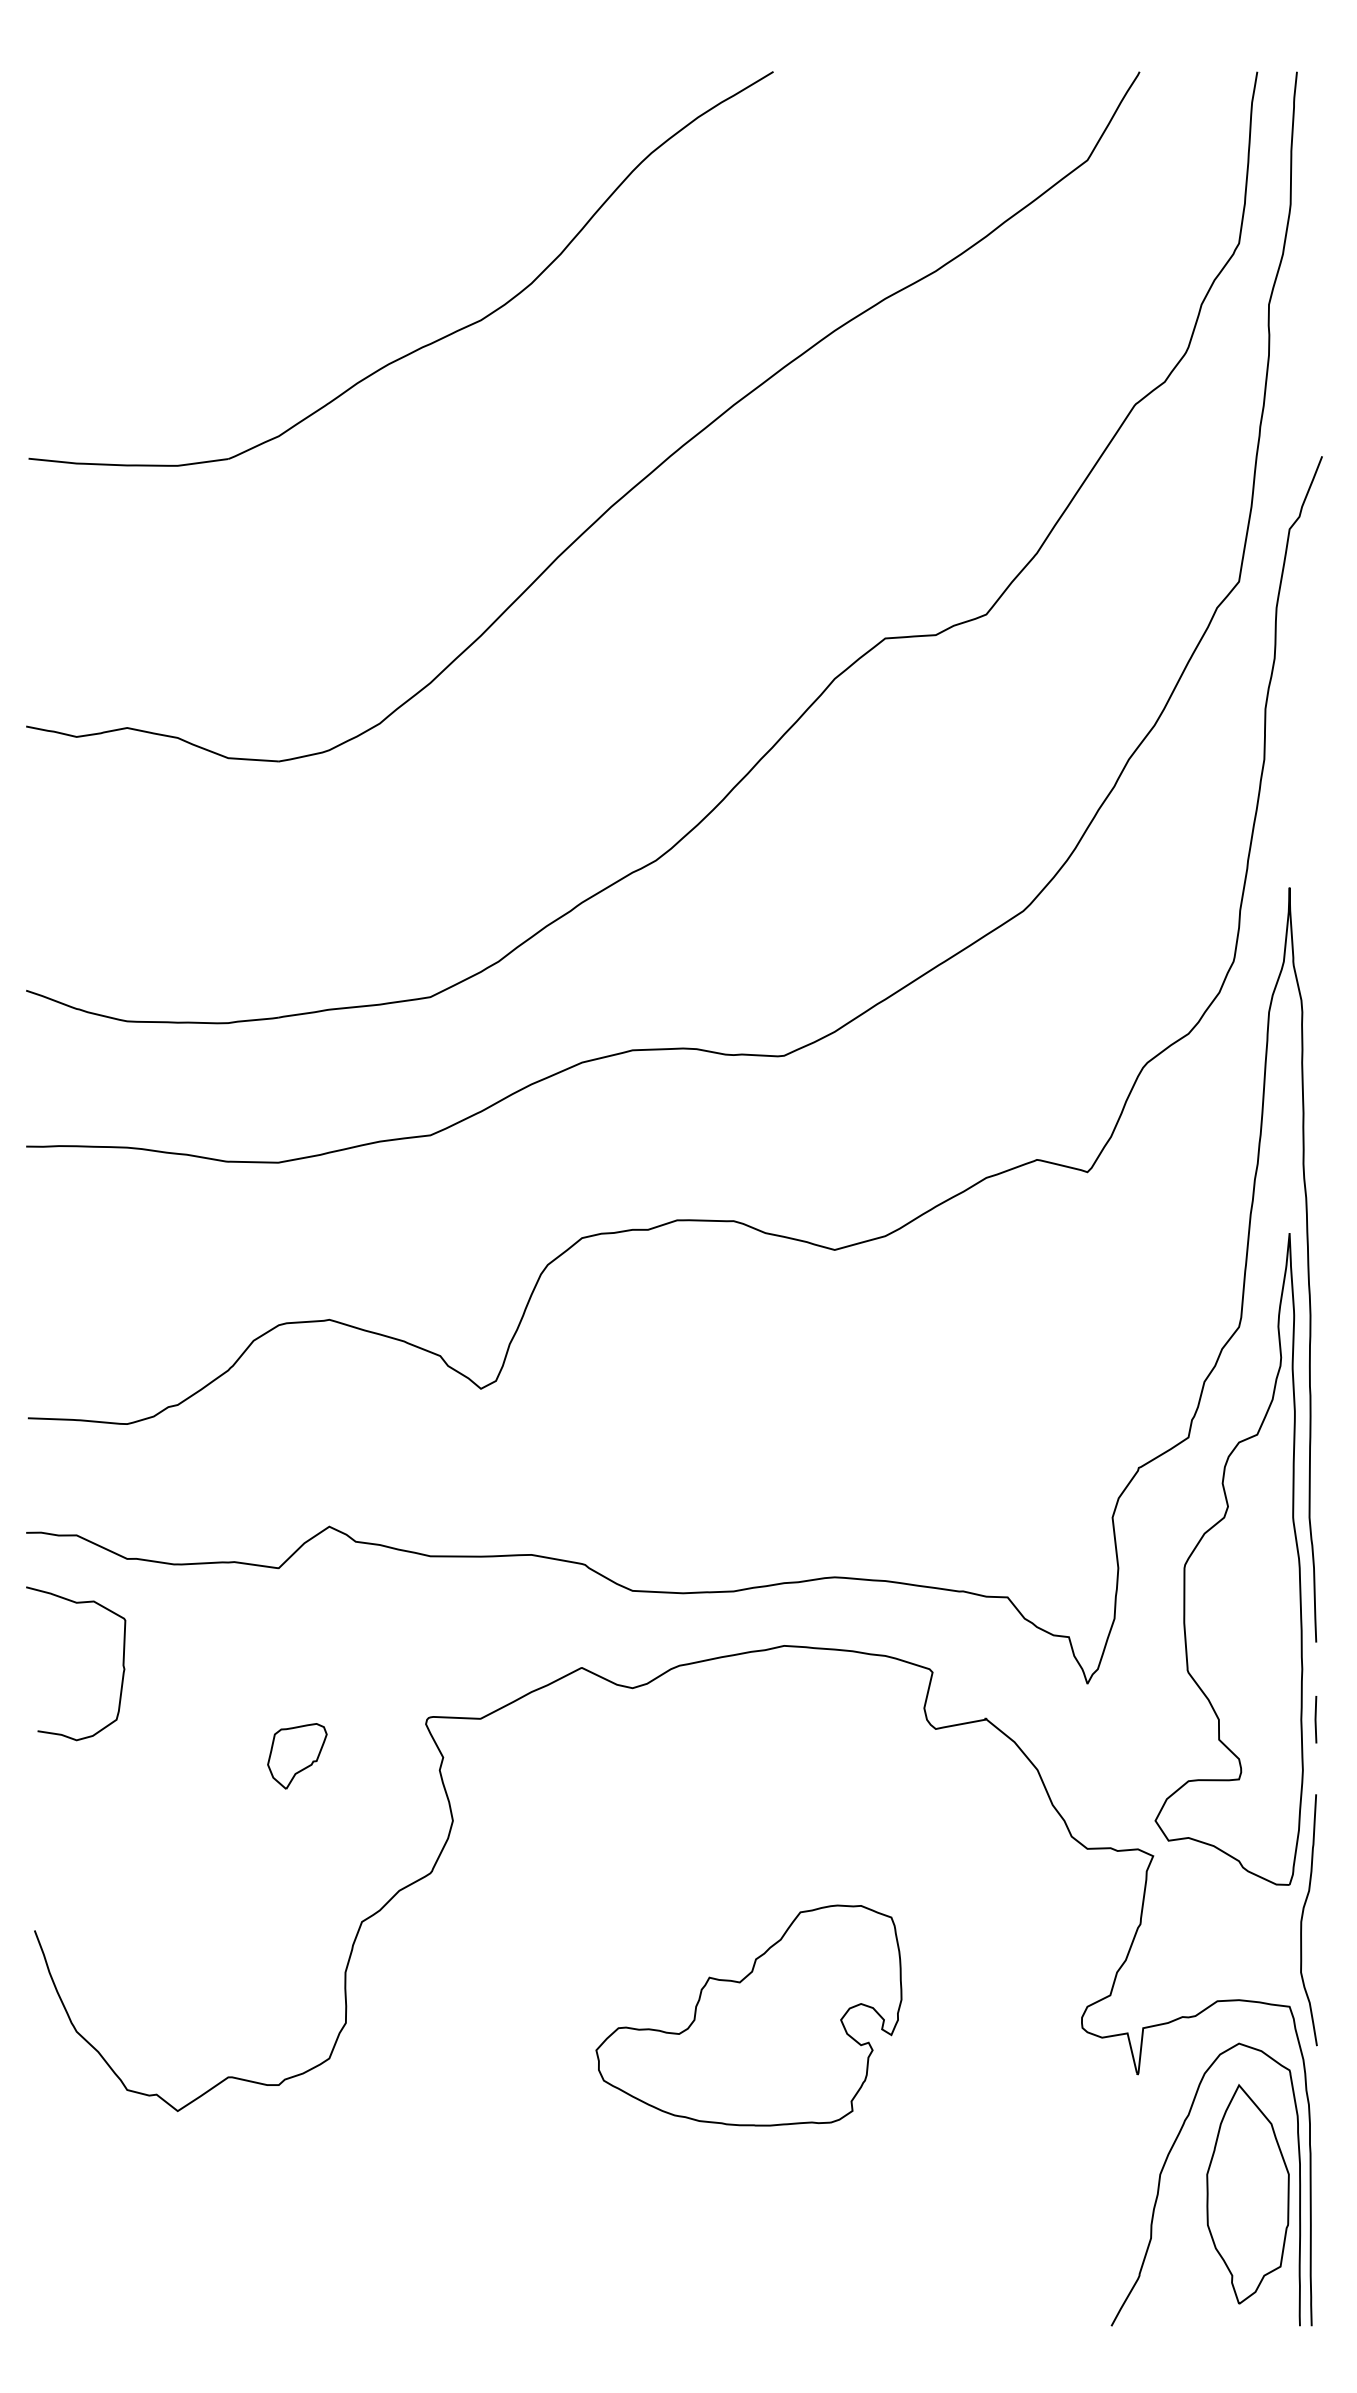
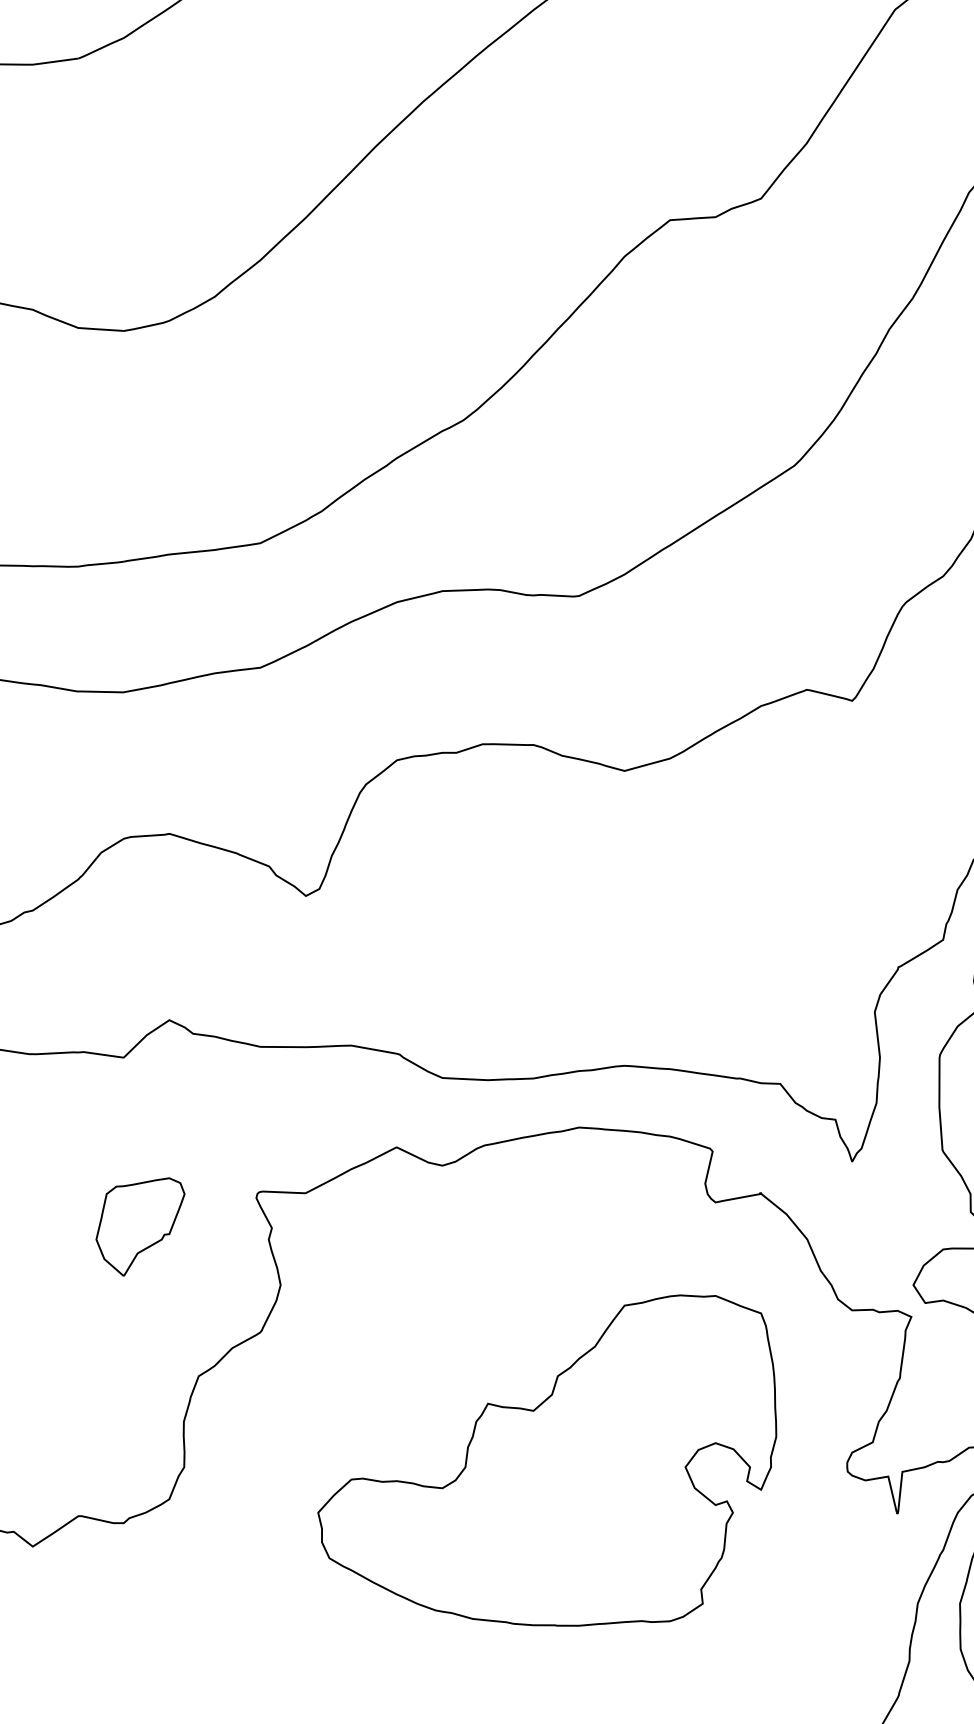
part: (297, 1756) -> (140, 1227), size x1.67
part: (748, 2015) -> (546, 1460), size x1.67

